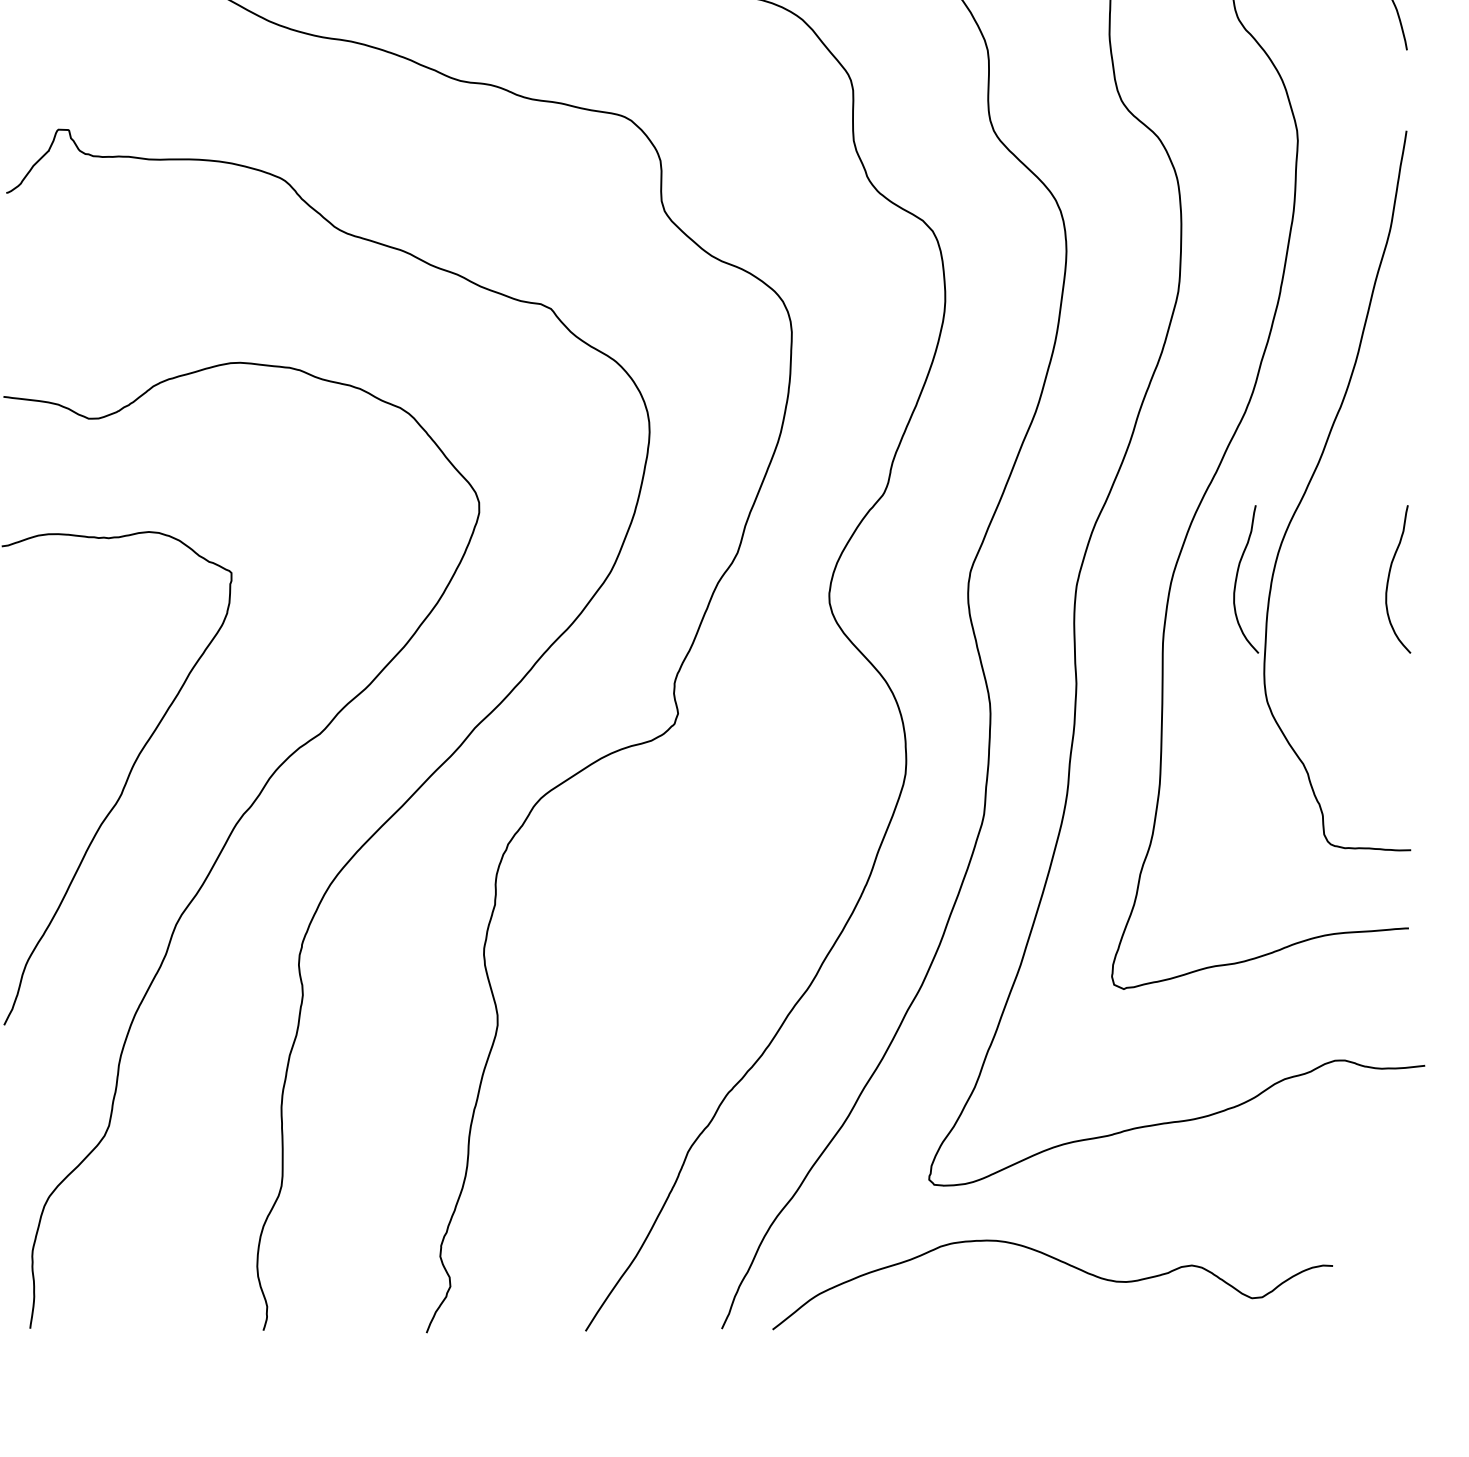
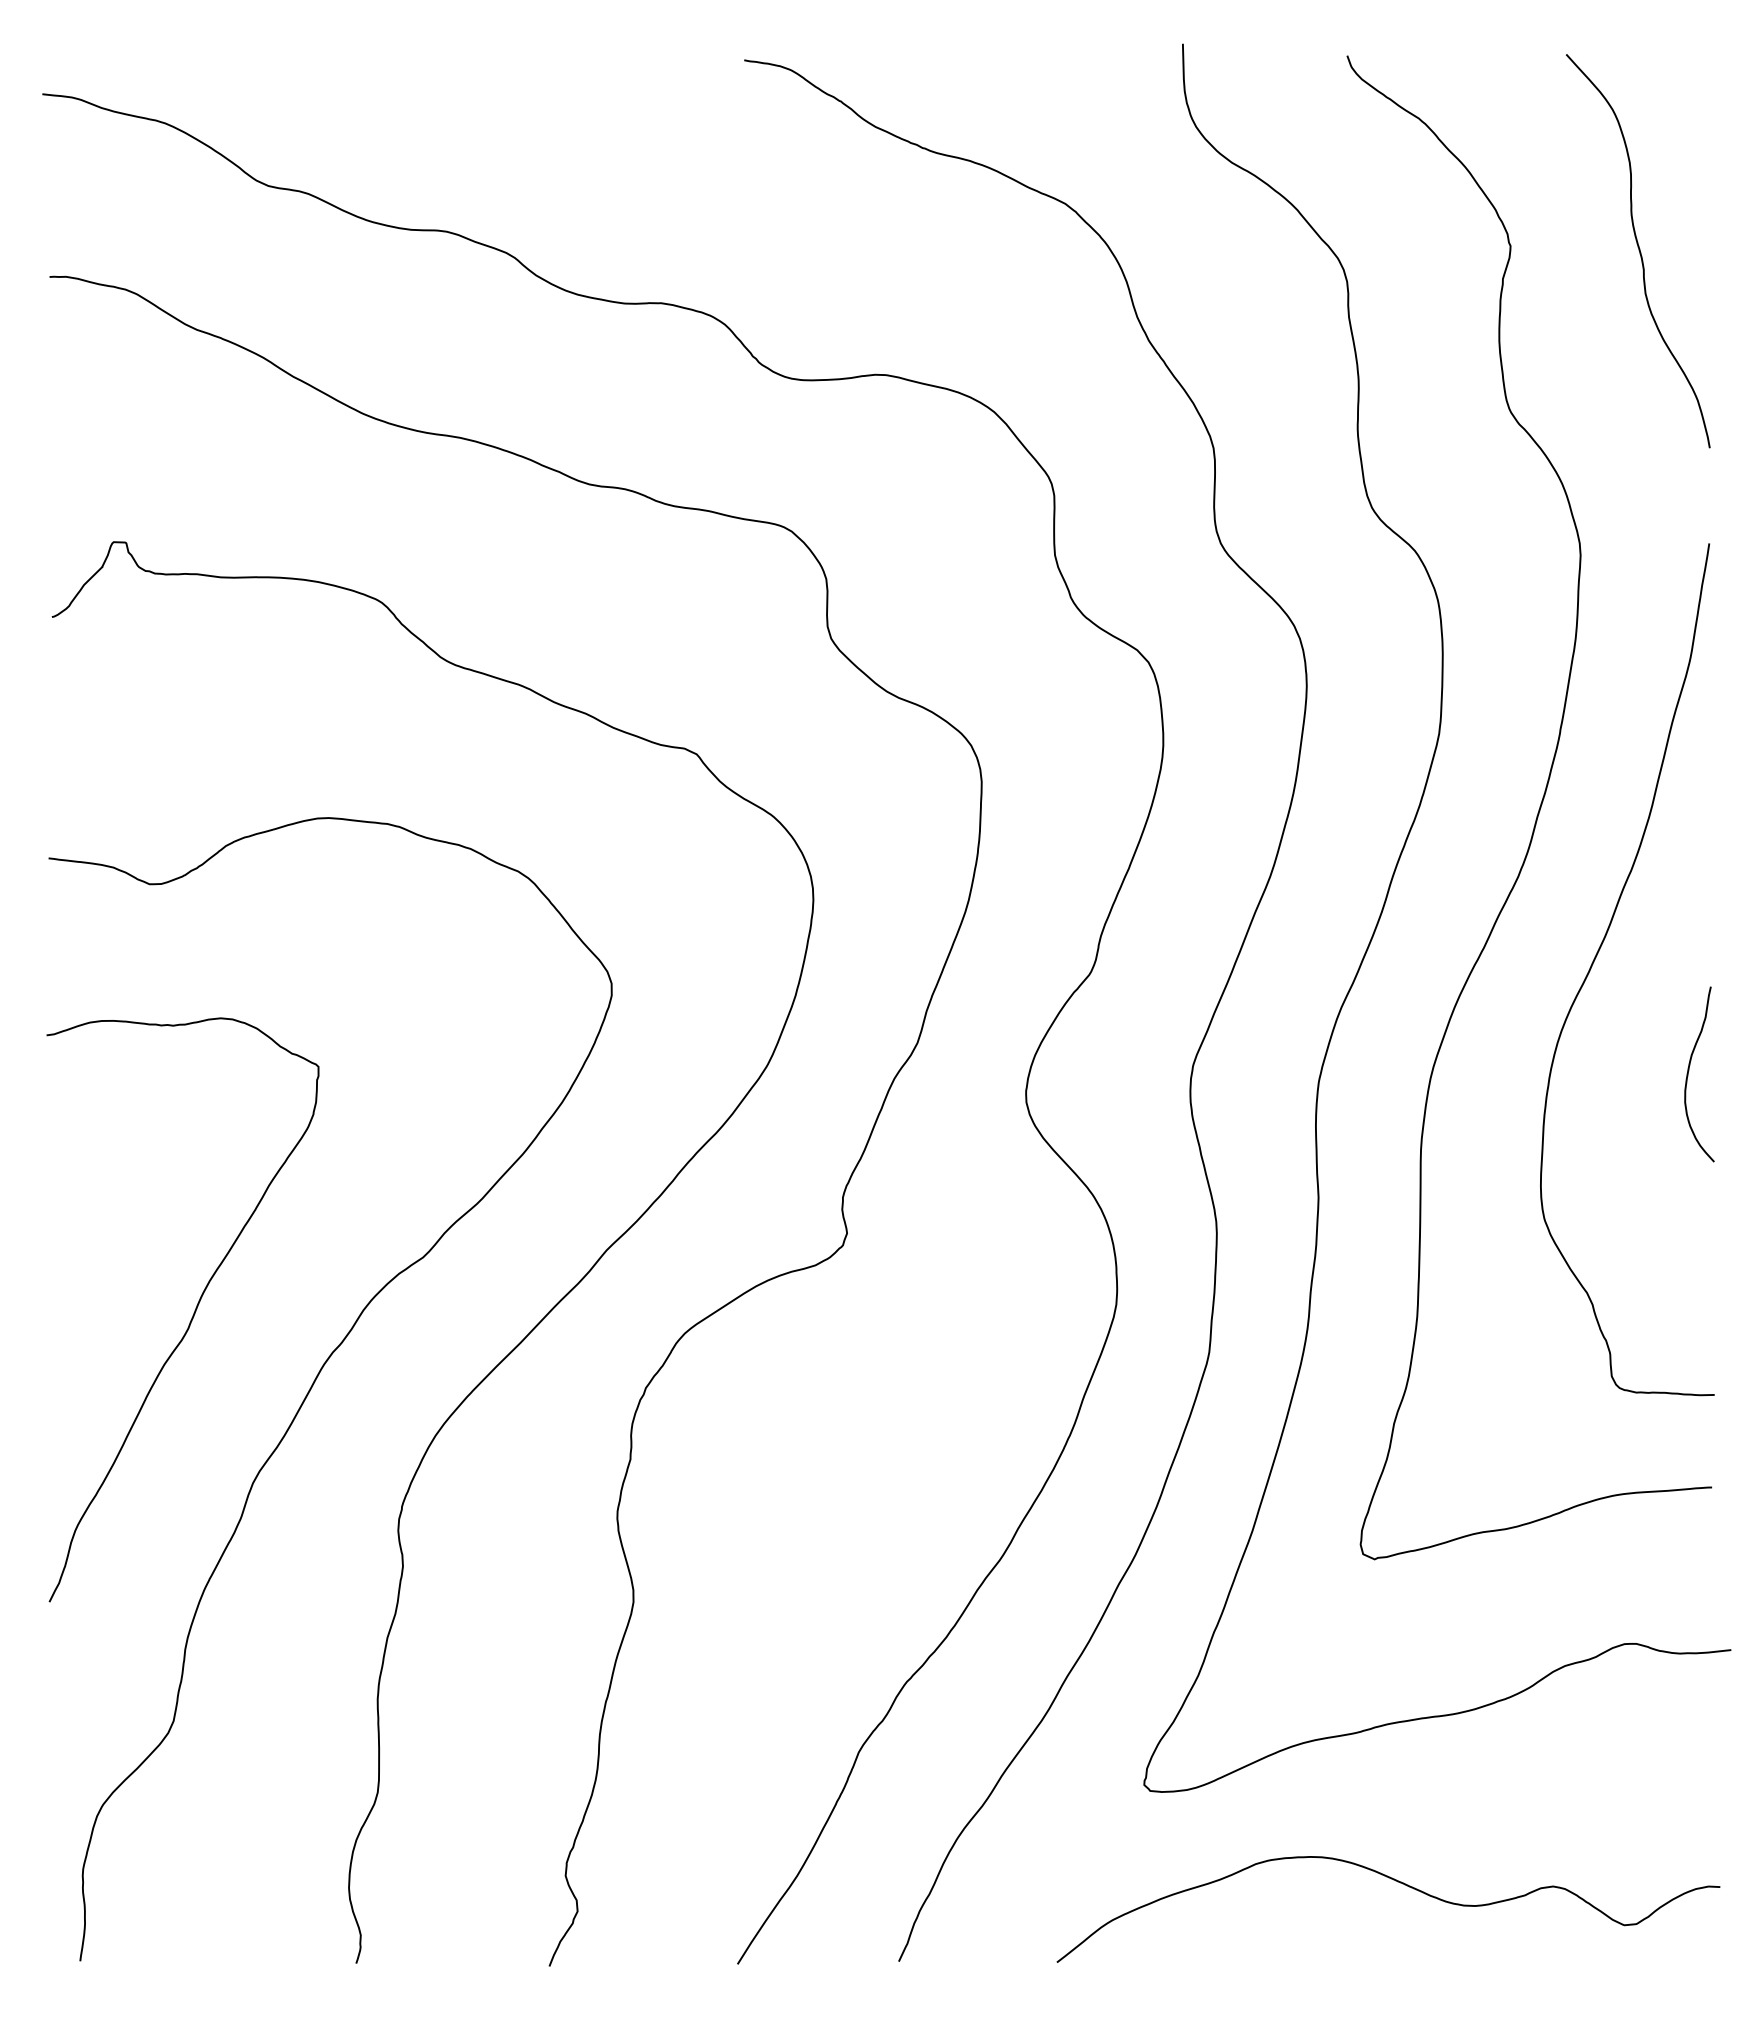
curve: (1237, 576) -> (1509, 1070), removed
curve: (1060, 1262) -> (1397, 1882), moved

